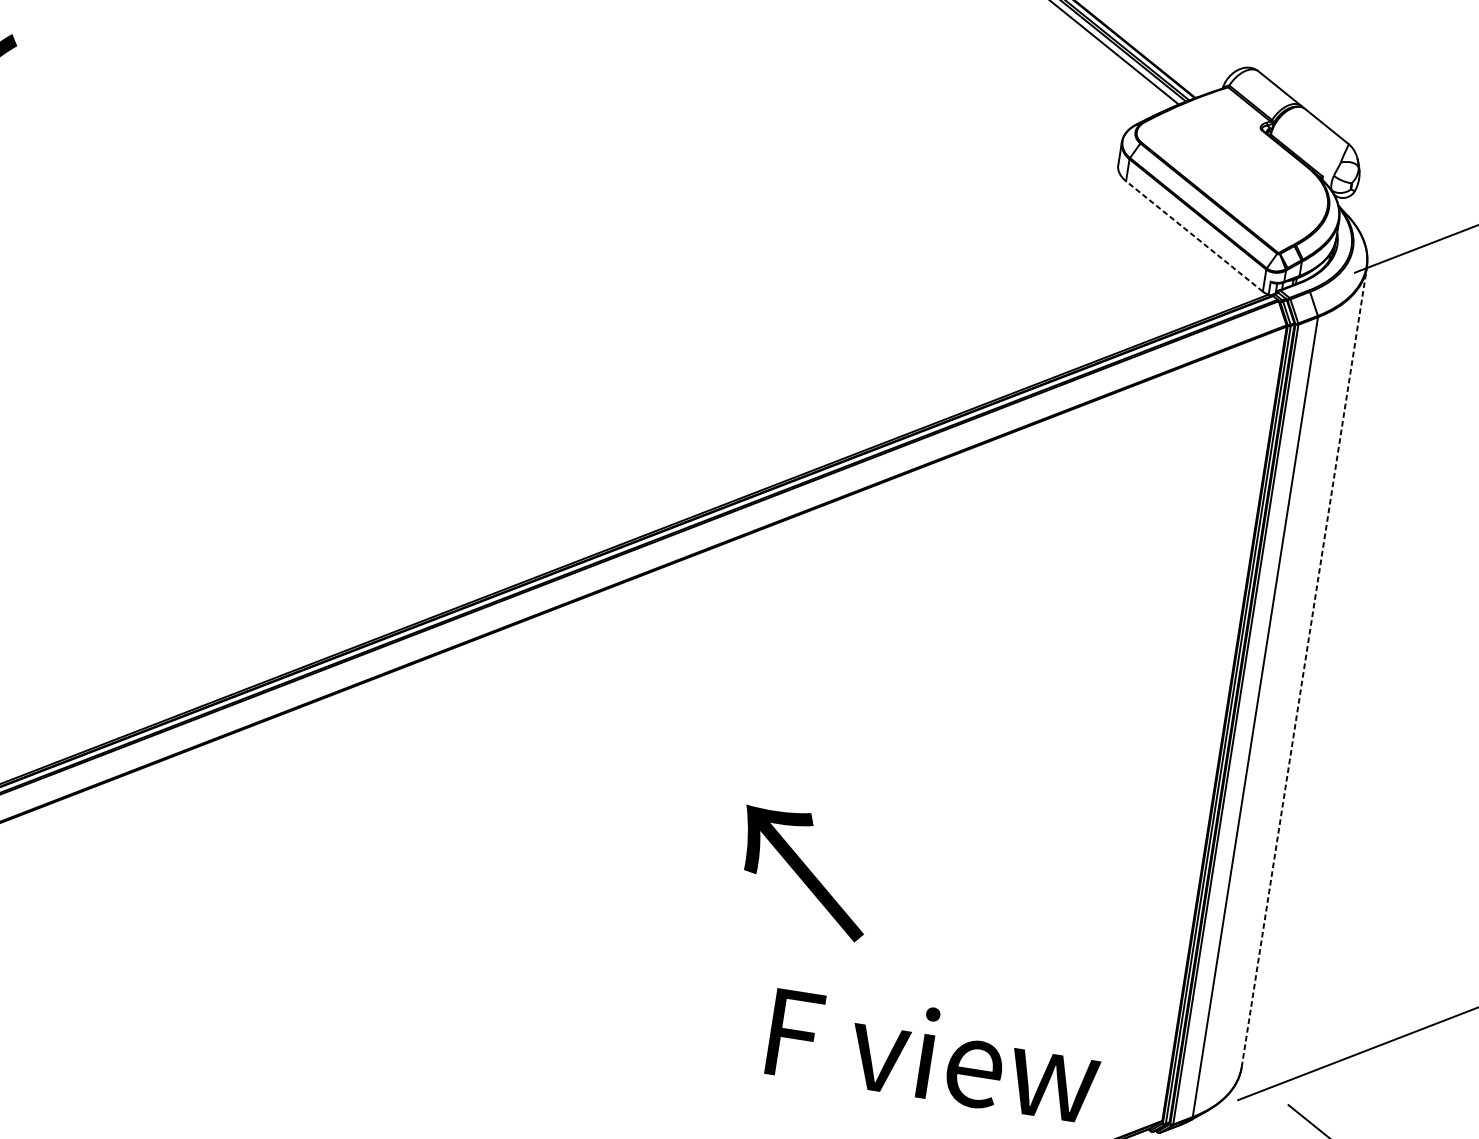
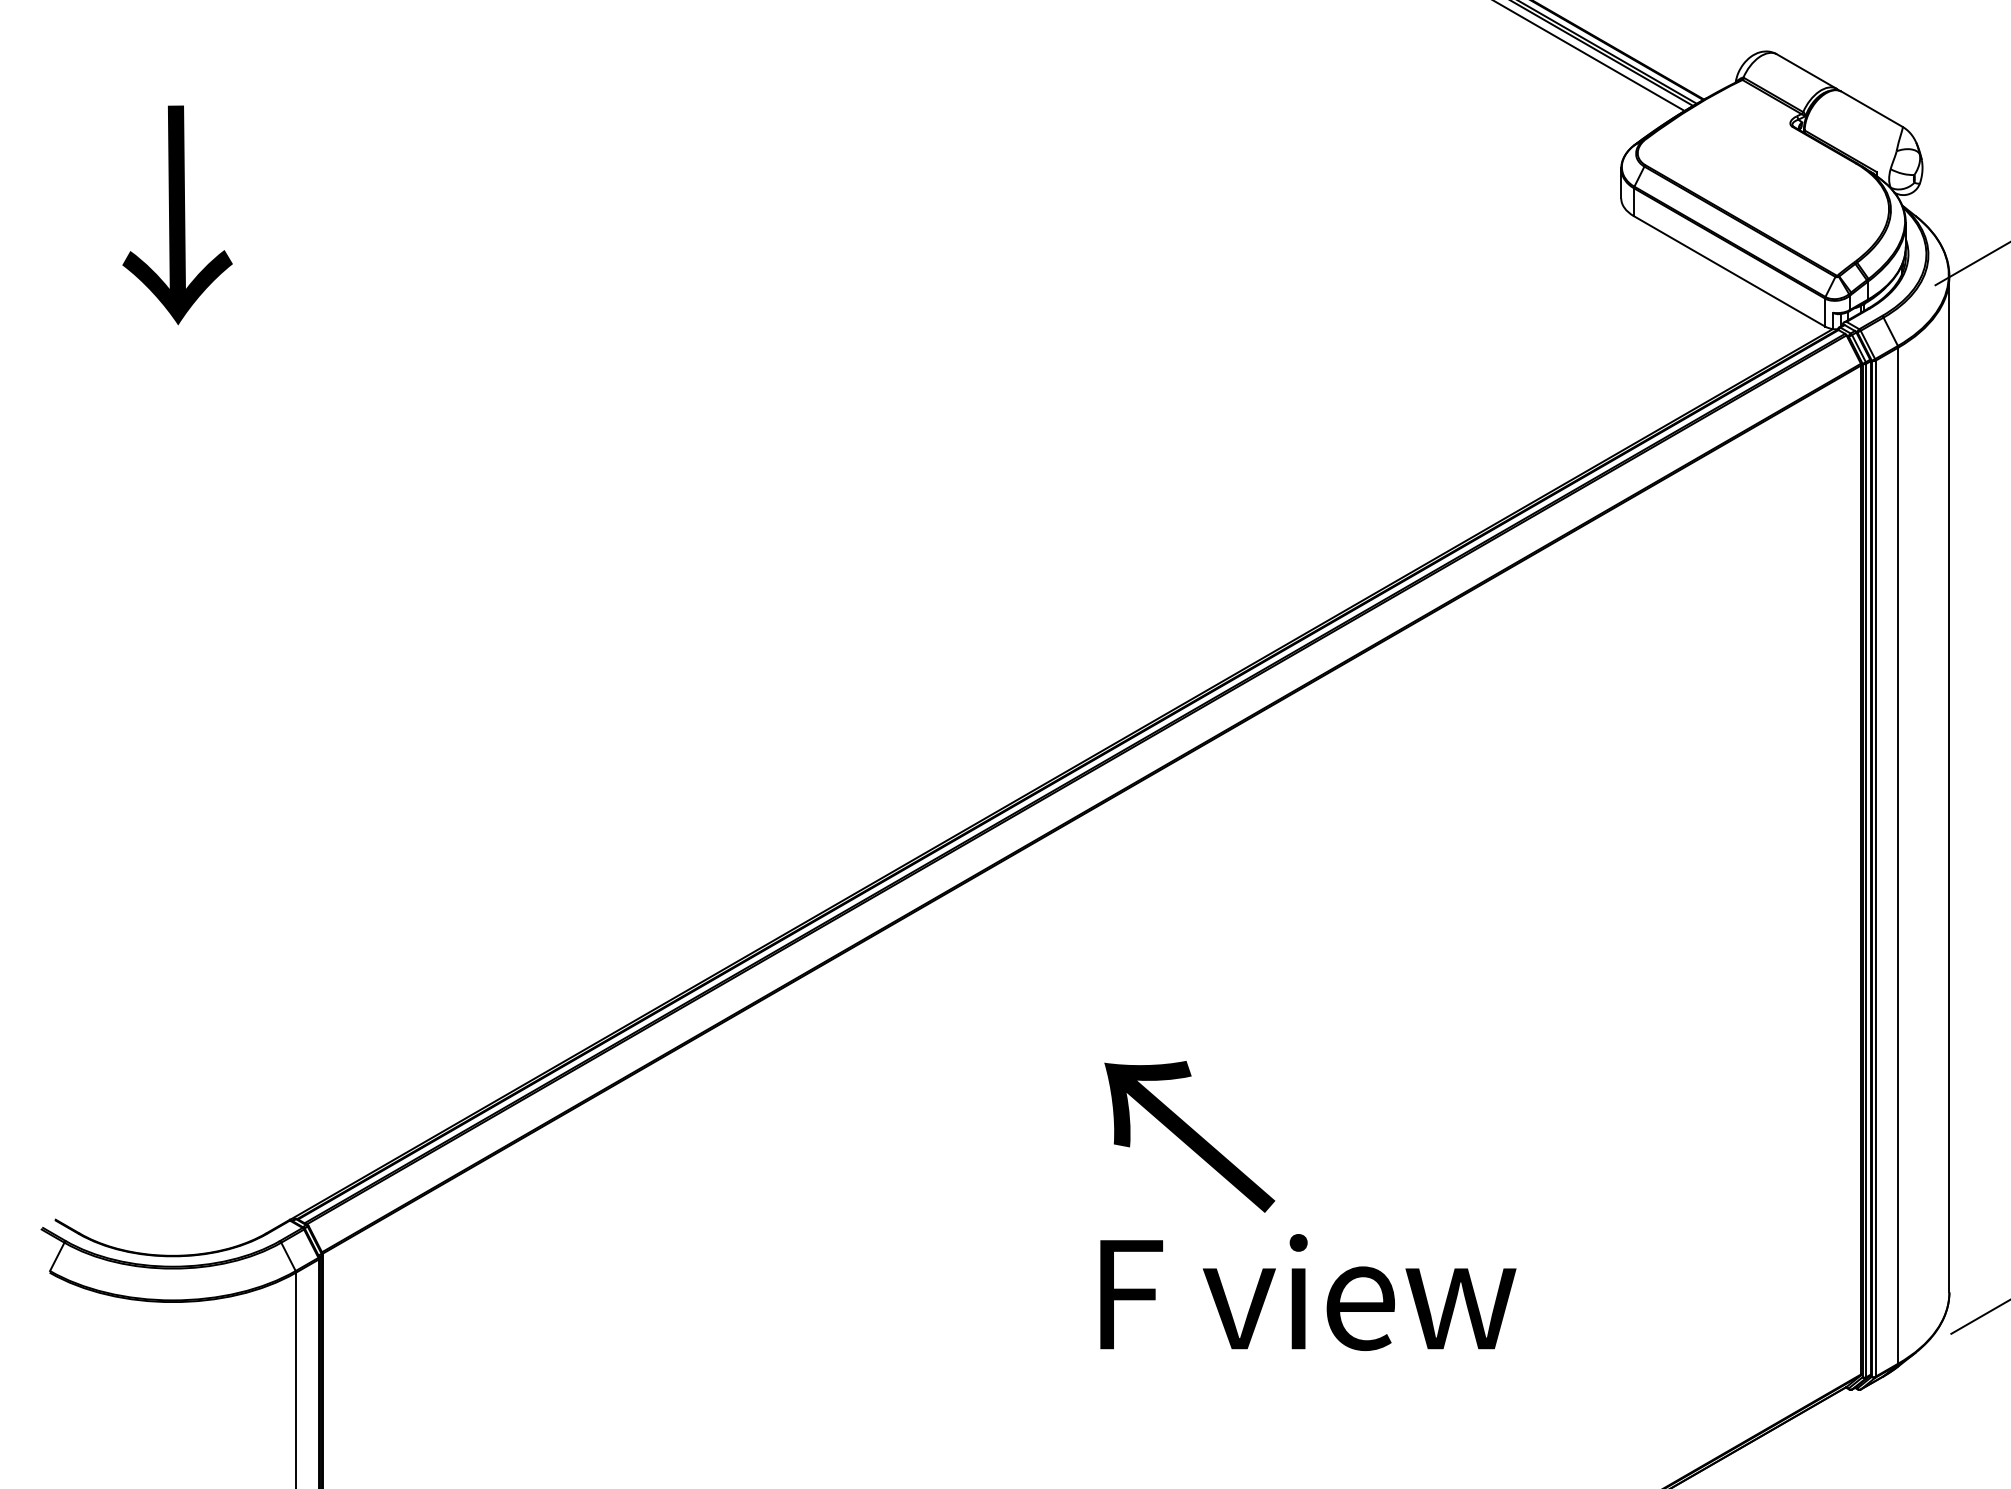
line: (1194, 236) -> (1729, 271), dashed -> solid
line: (1304, 666) -> (1949, 783), dashed -> solid
text: (804, 873) -> (1189, 1136), moved
text: (934, 1054) -> (1308, 1292), moved

